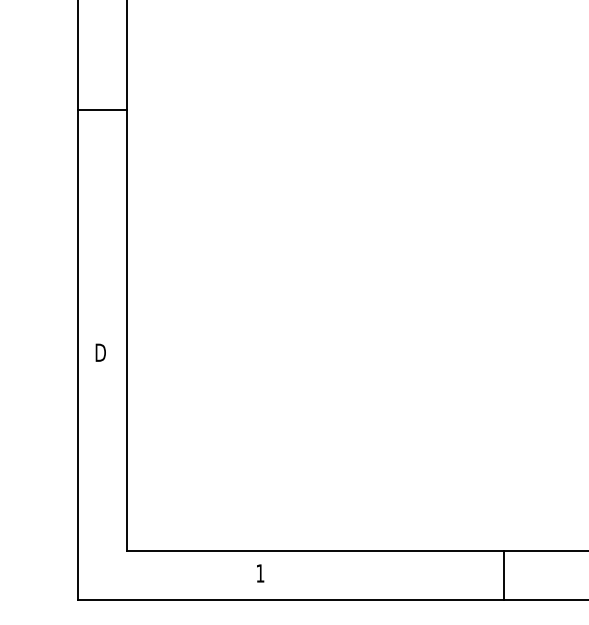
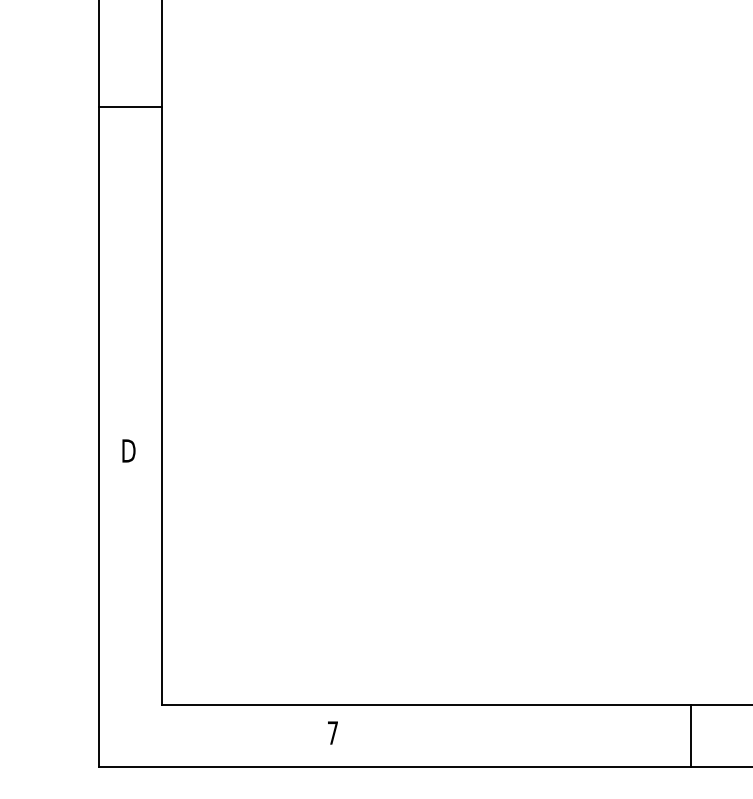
line: (102, 109) -> (130, 106), moved
text: (260, 573) -> (332, 732), 1 -> 7
line: (504, 575) -> (690, 735), moved

